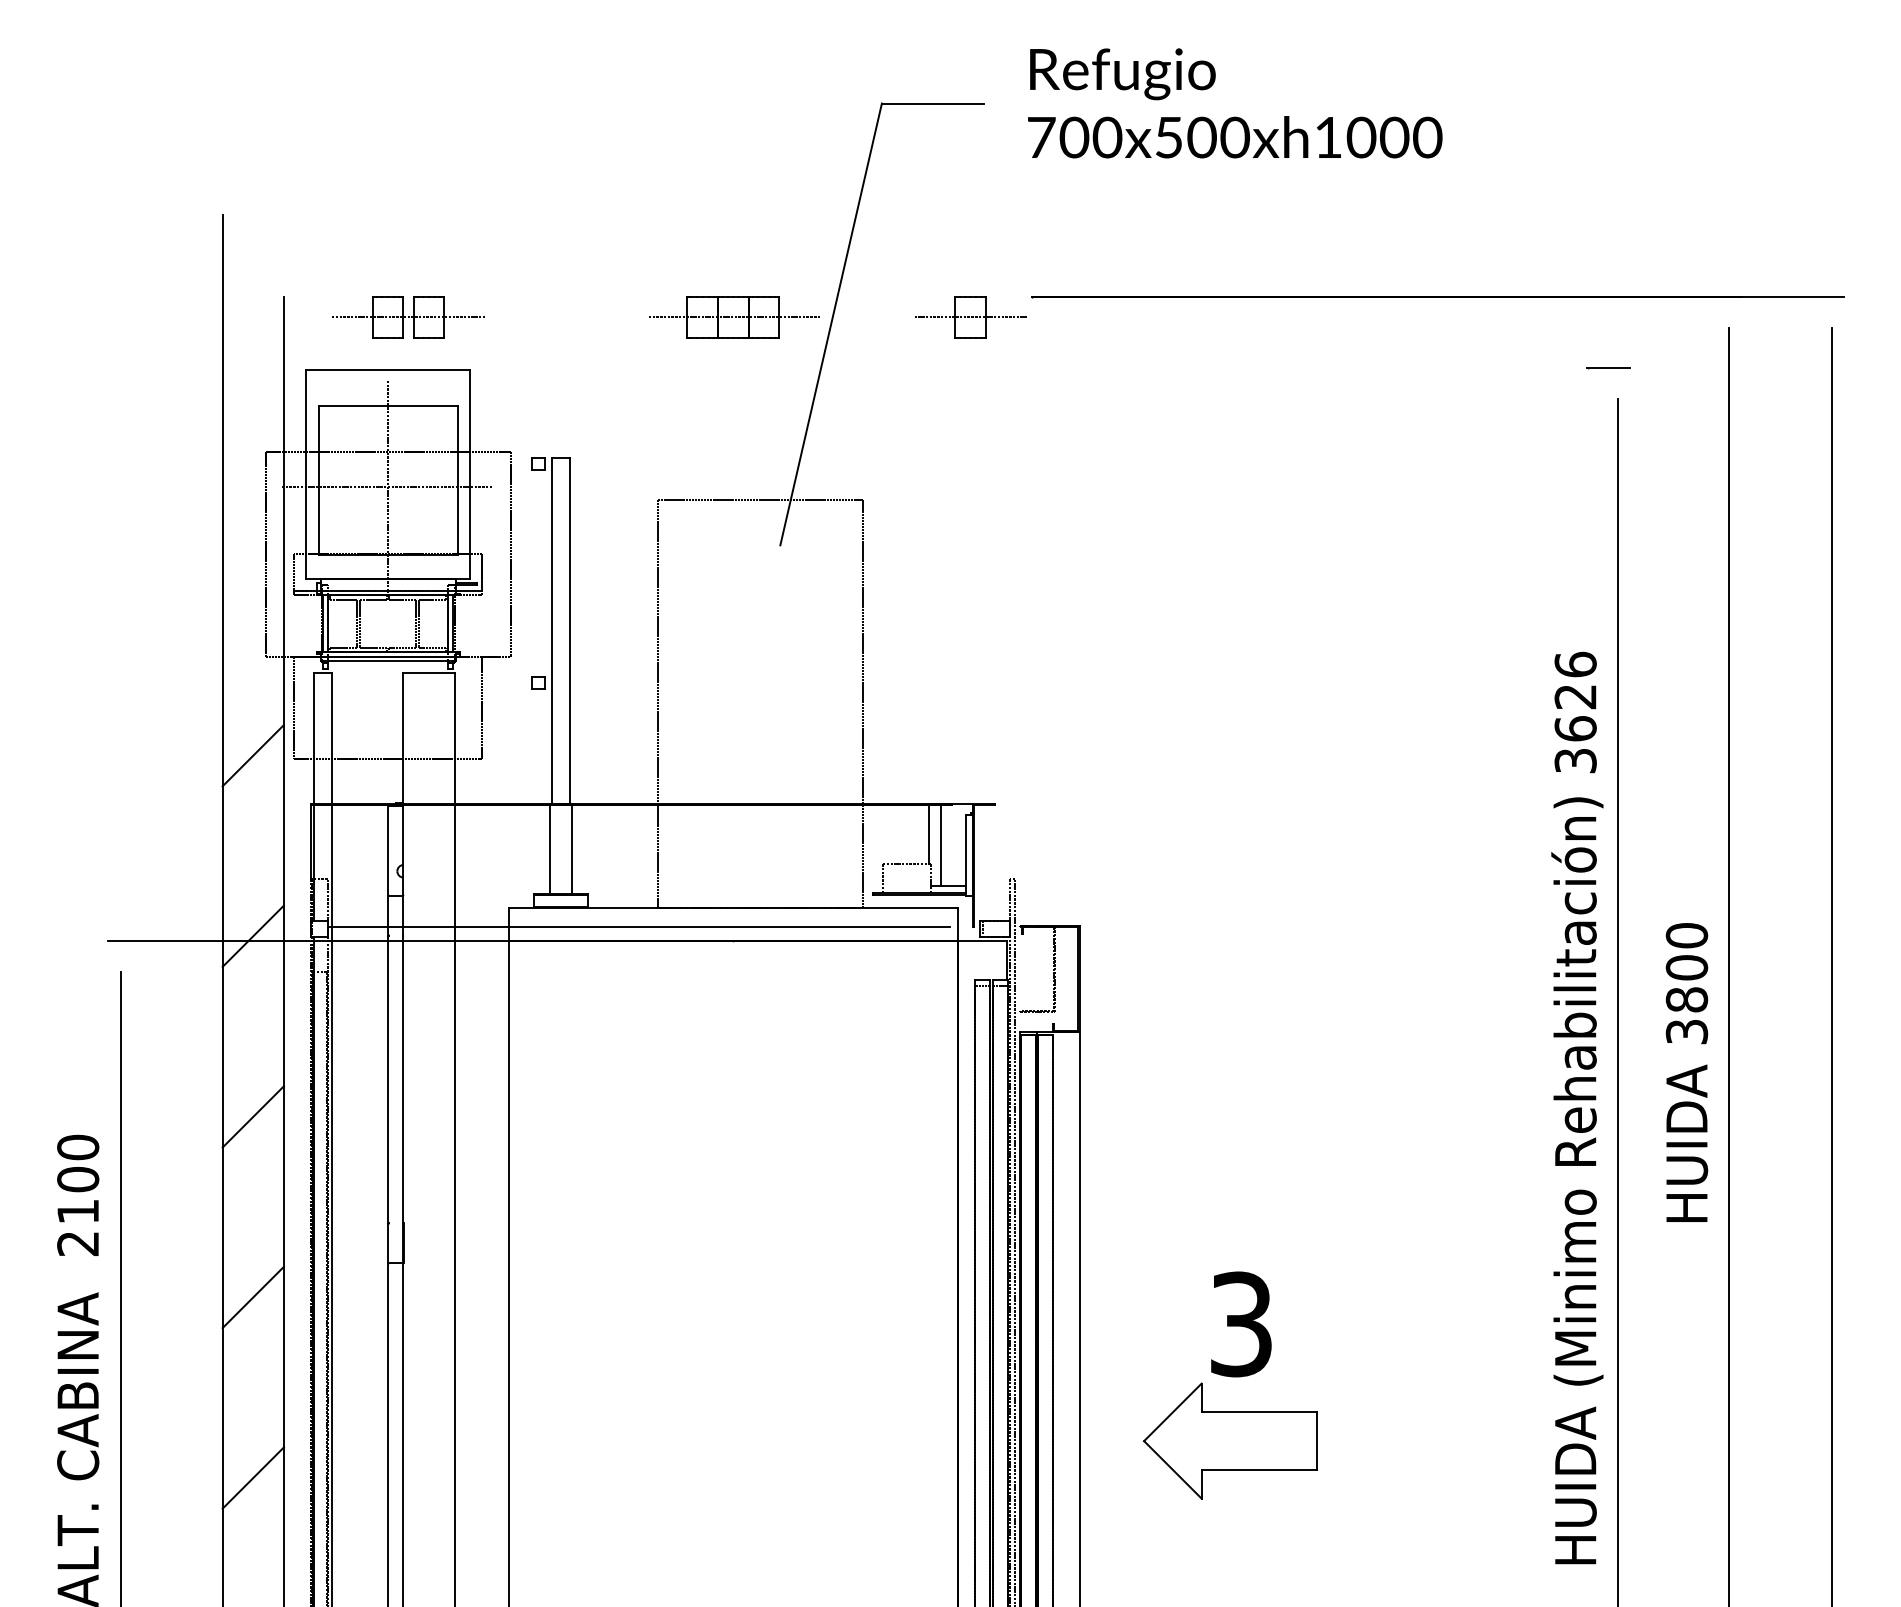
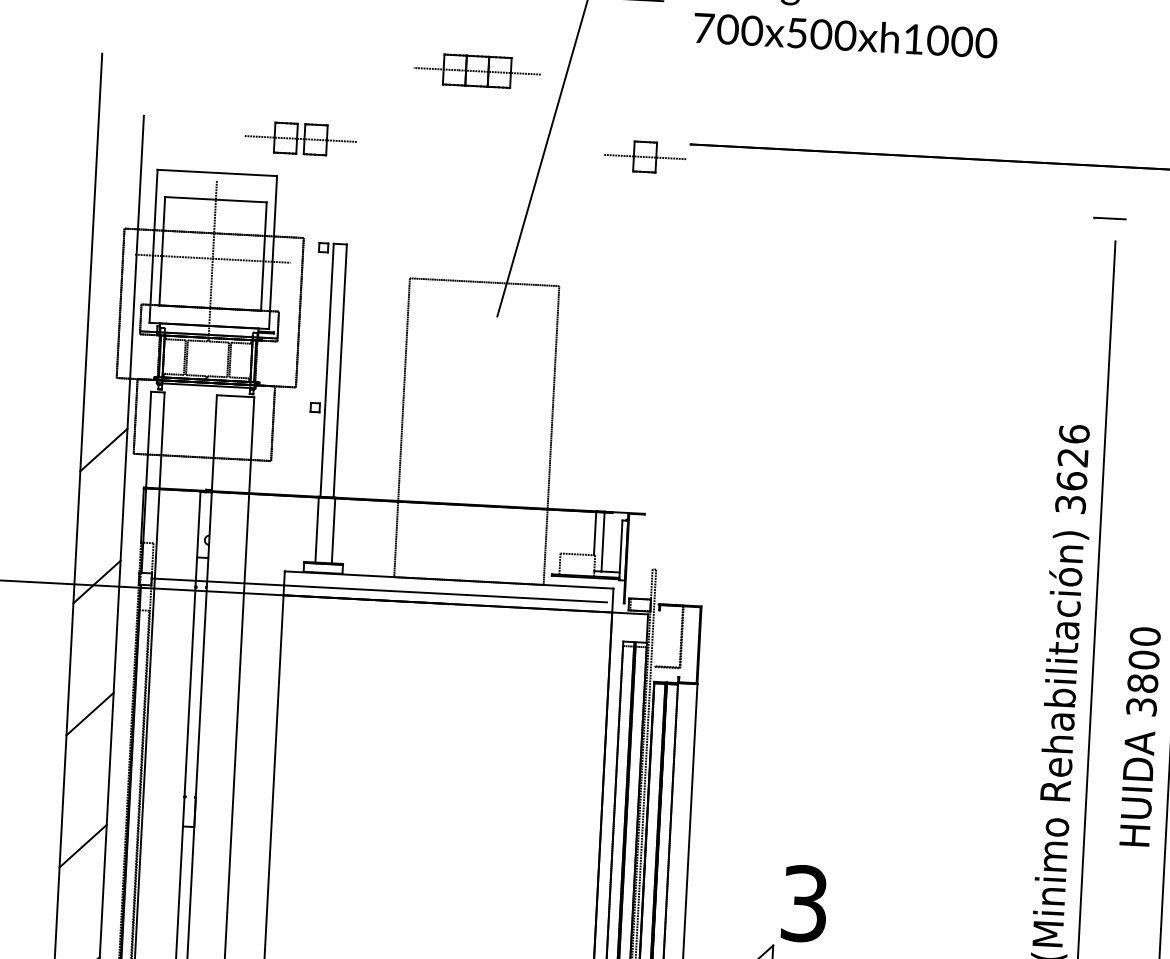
part: (408, 317) -> (300, 139), moved
part: (734, 317) -> (478, 71), moved

